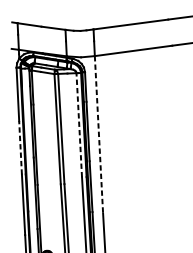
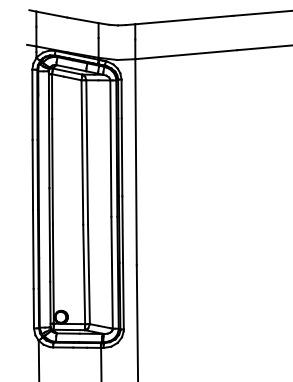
line: (78, 125) -> (110, 148), dashed -> solid
line: (99, 134) -> (136, 162), dashed -> solid
line: (20, 147) -> (32, 174), dashed -> solid

